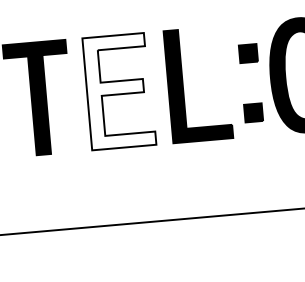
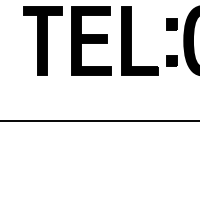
fill: (118, 90) -> (91, 40), added

